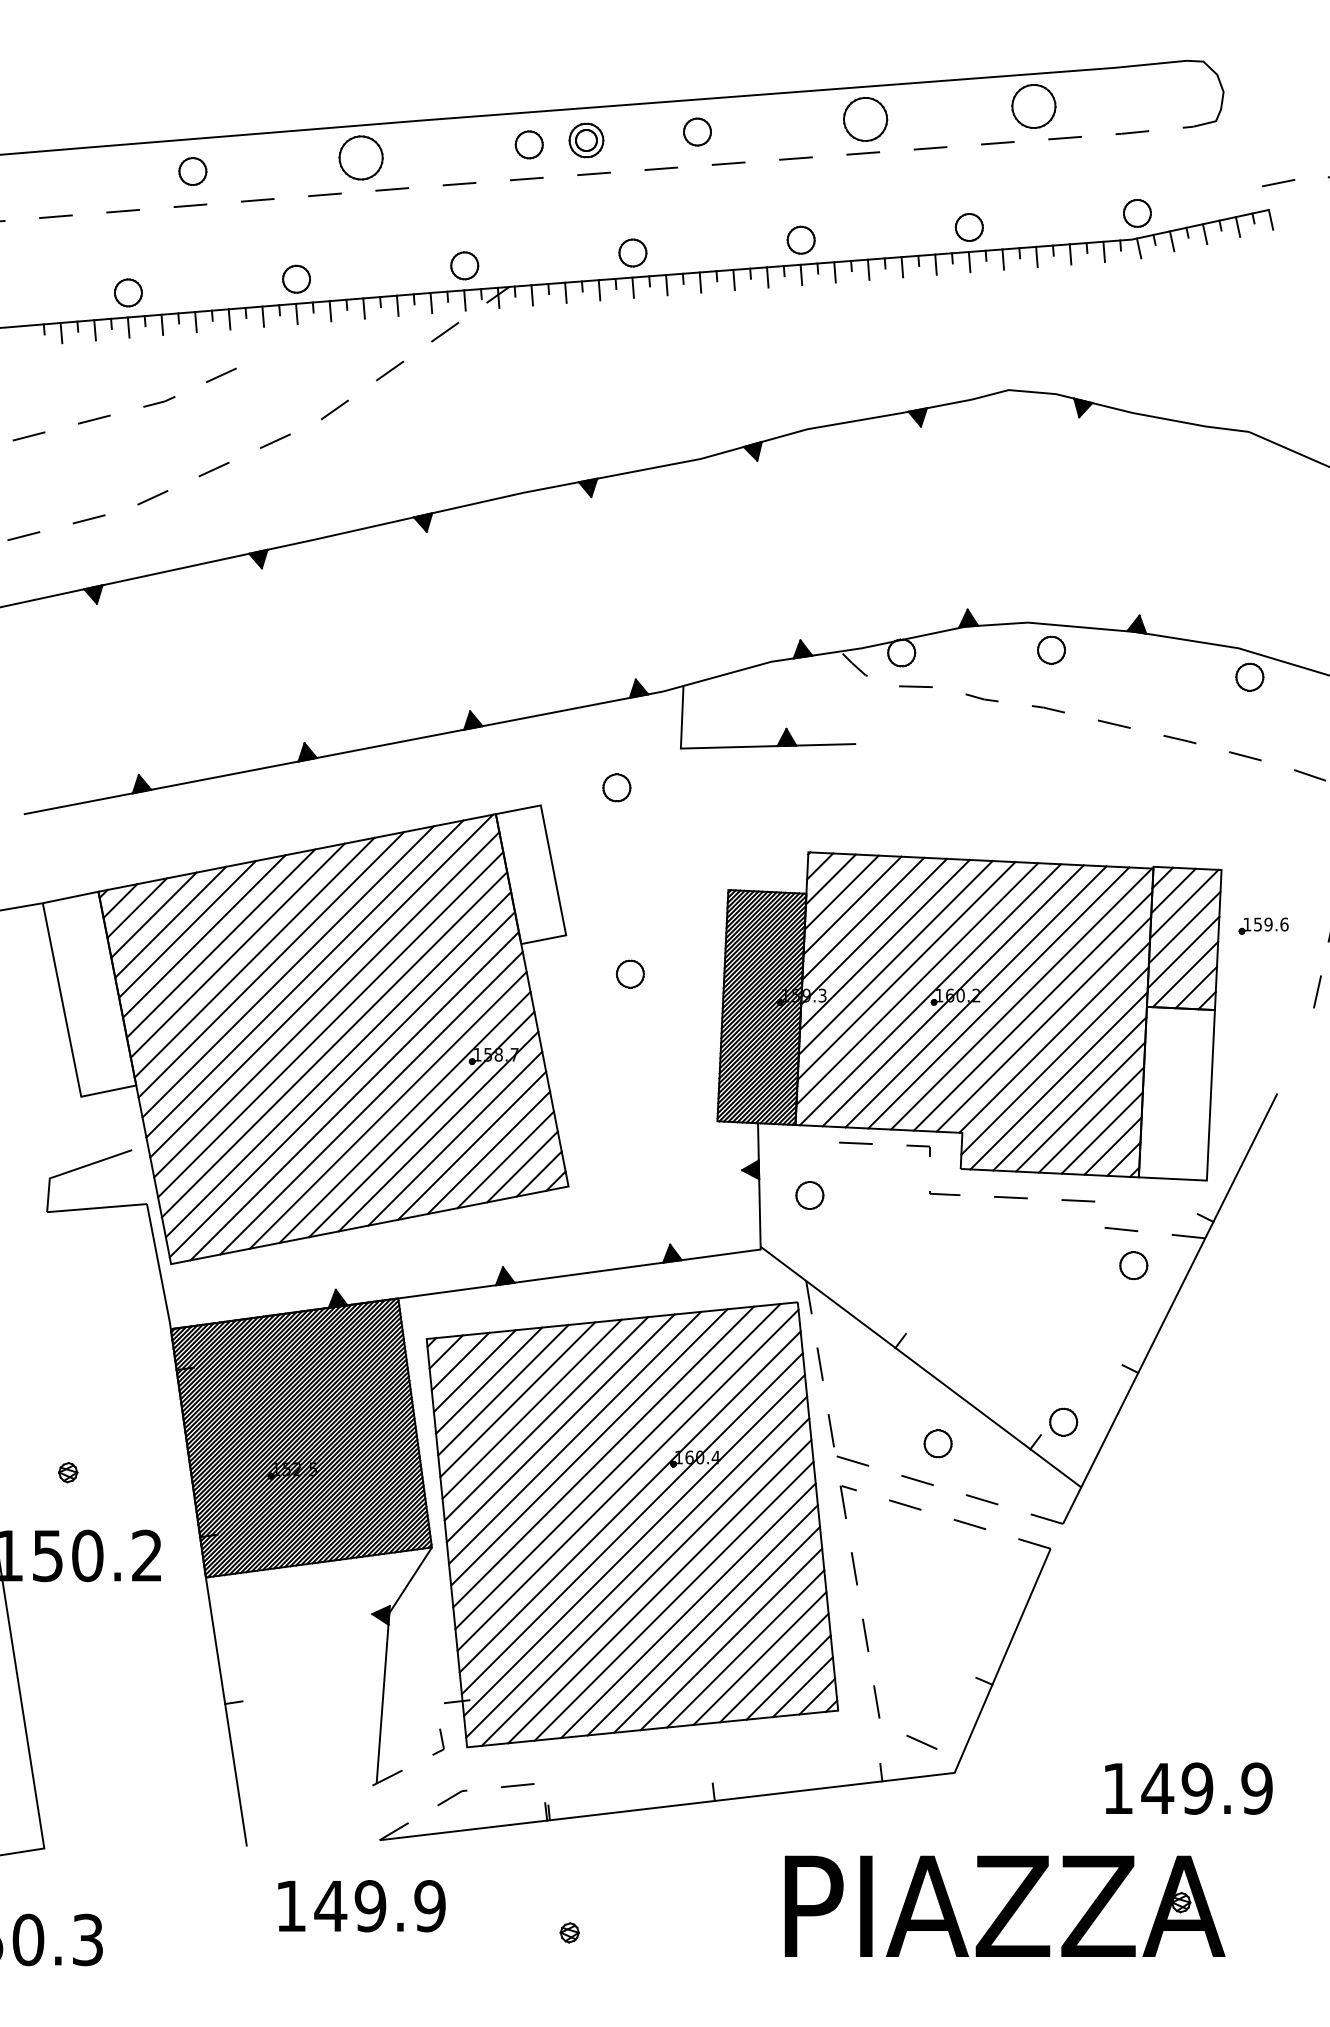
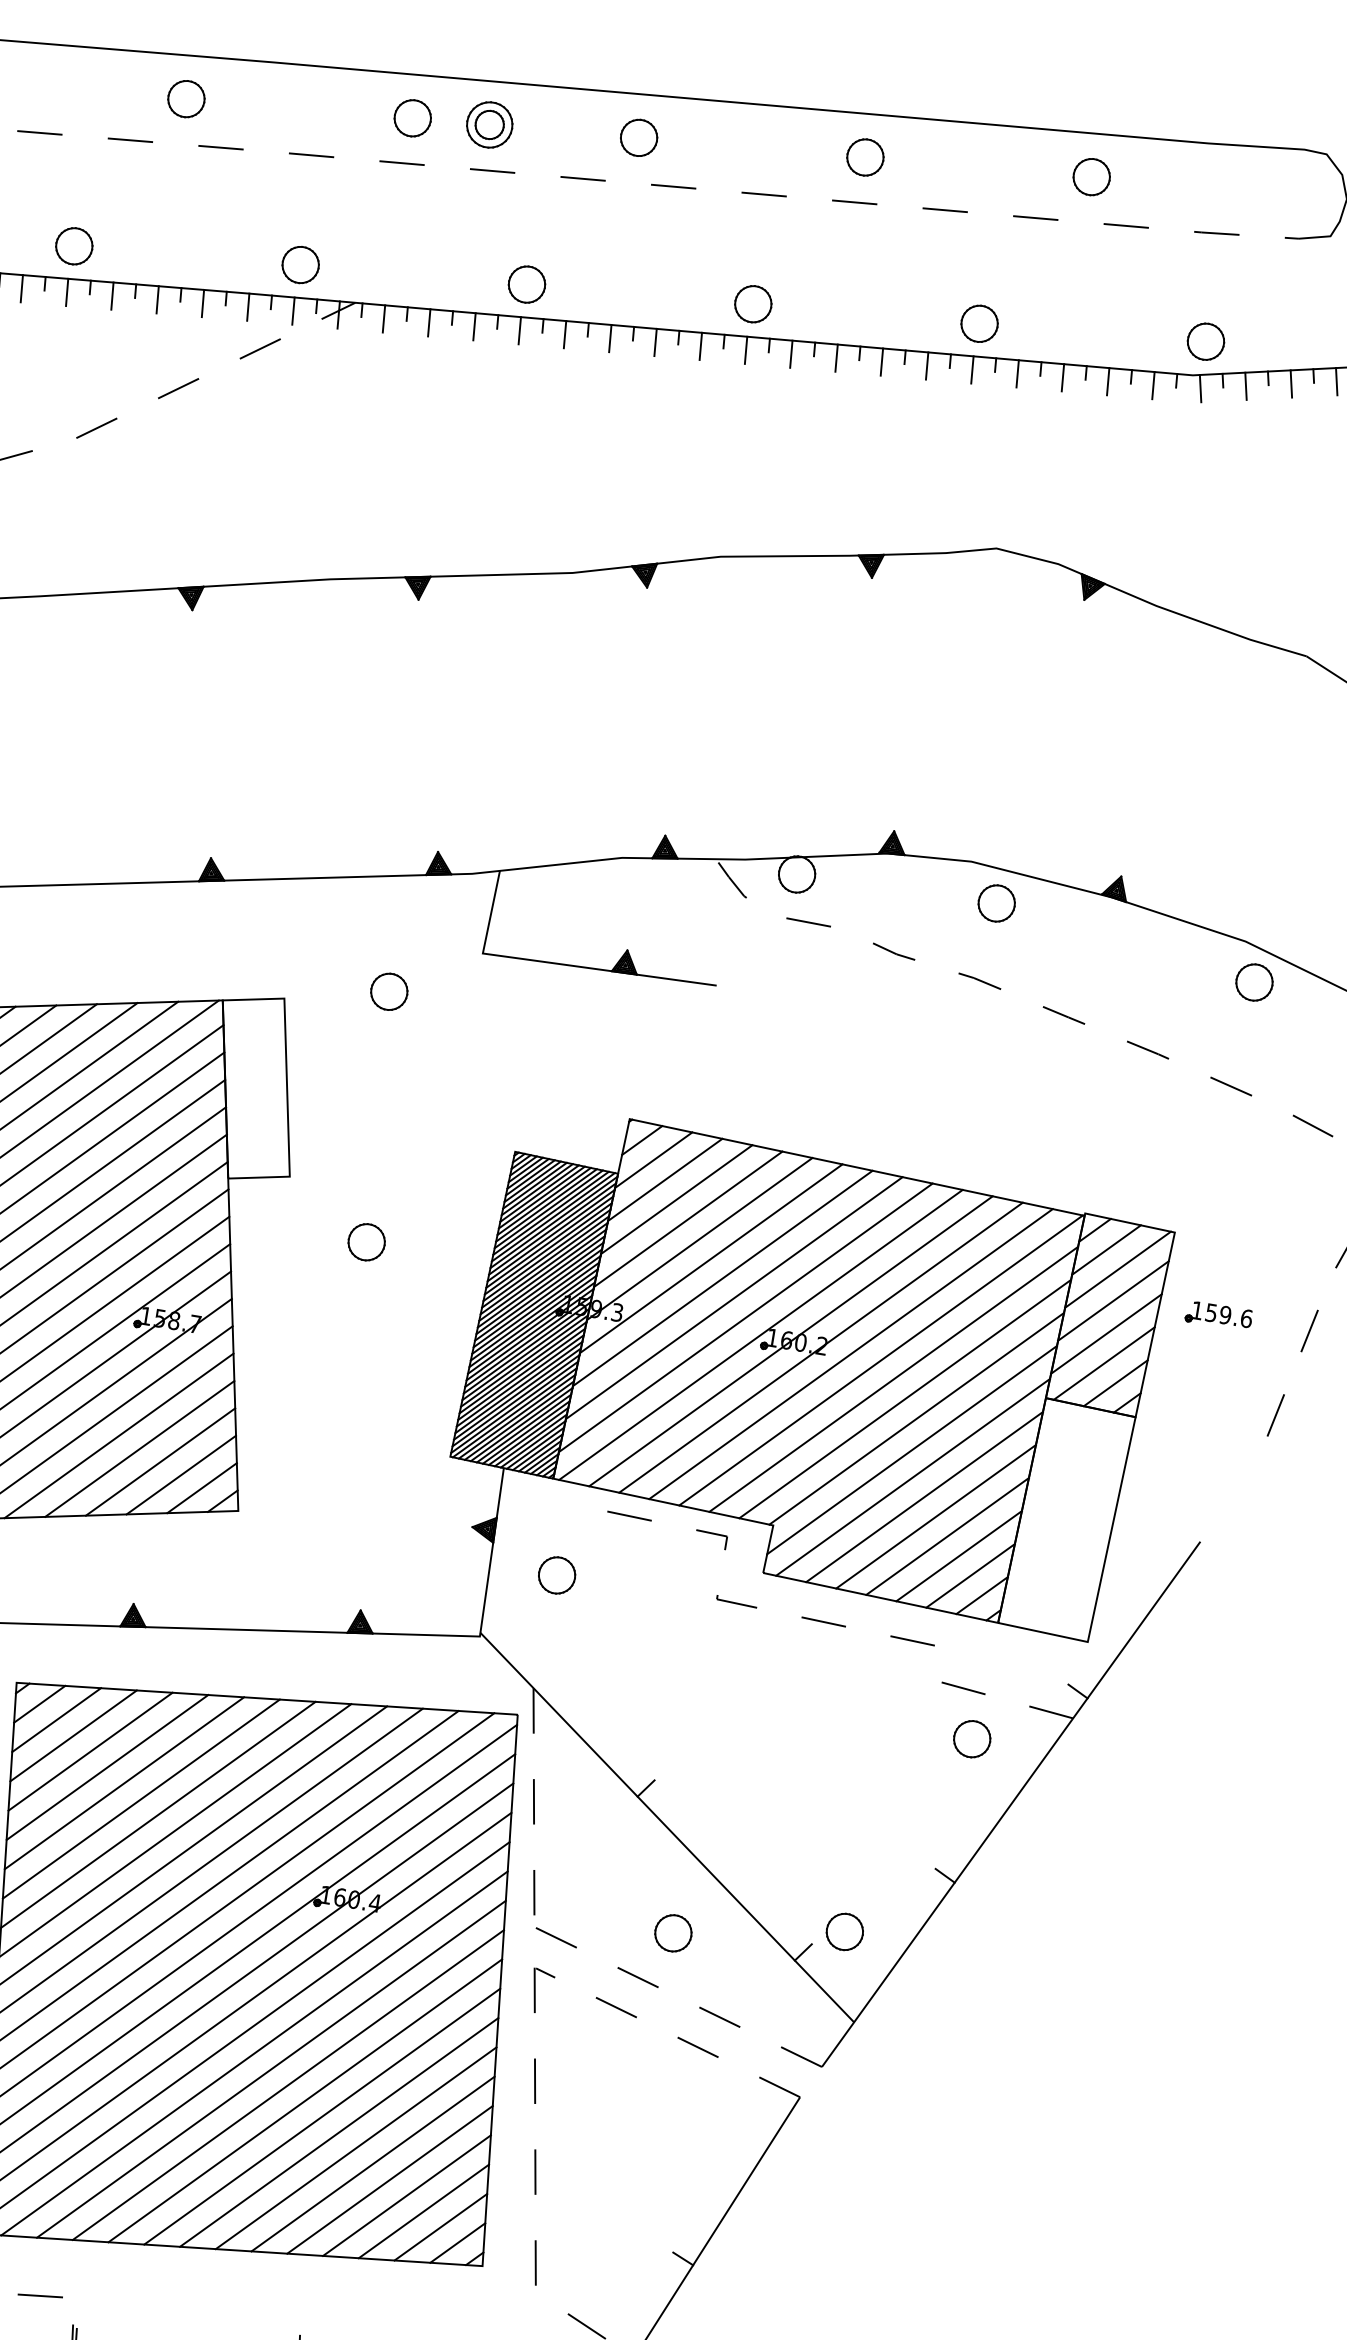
part: (1033, 106) -> (1091, 177), size x0.62
part: (865, 118) -> (865, 156), size x0.62
part: (360, 157) -> (185, 98), size x0.62

